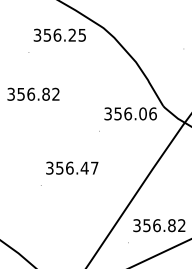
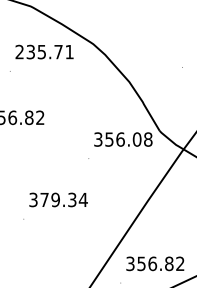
text: (59, 34) -> (44, 51), 356.25 -> 235.71
text: (152, 113) -> (147, 139), 356.06 -> 356.08
text: (77, 167) -> (64, 199), 356.47 -> 379.34

